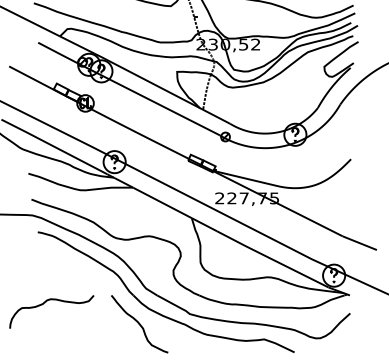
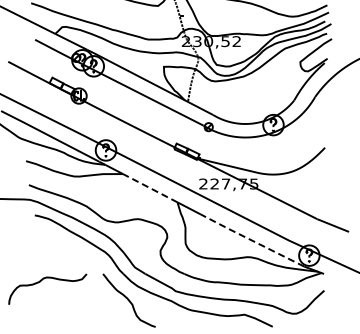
line: (162, 203) -> (150, 188), solid -> dashed
line: (271, 259) -> (251, 240), solid -> dashed

